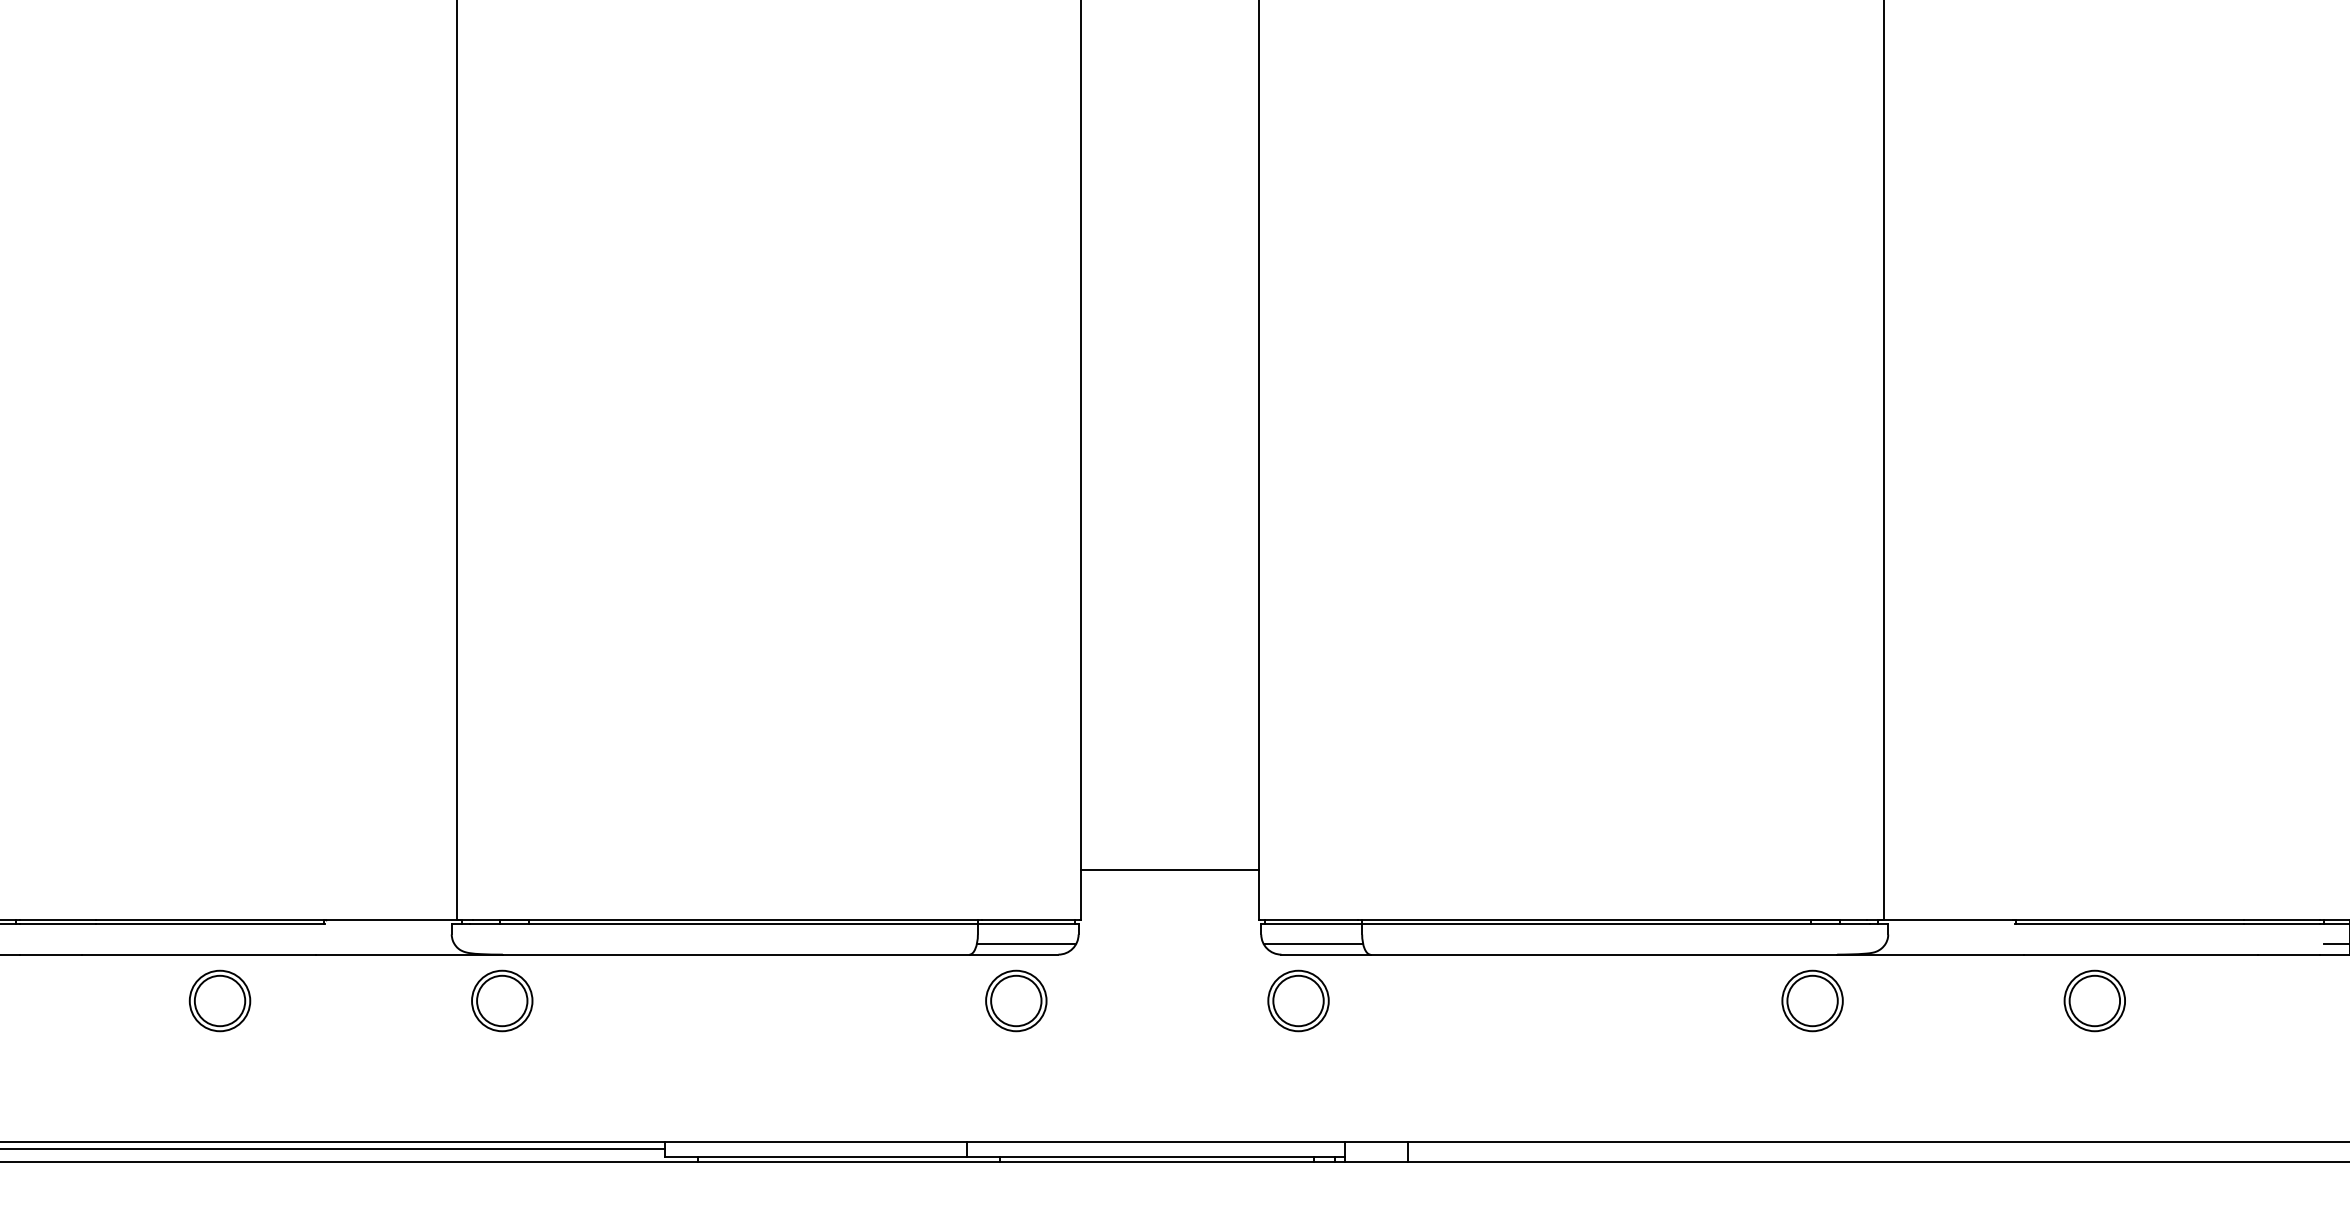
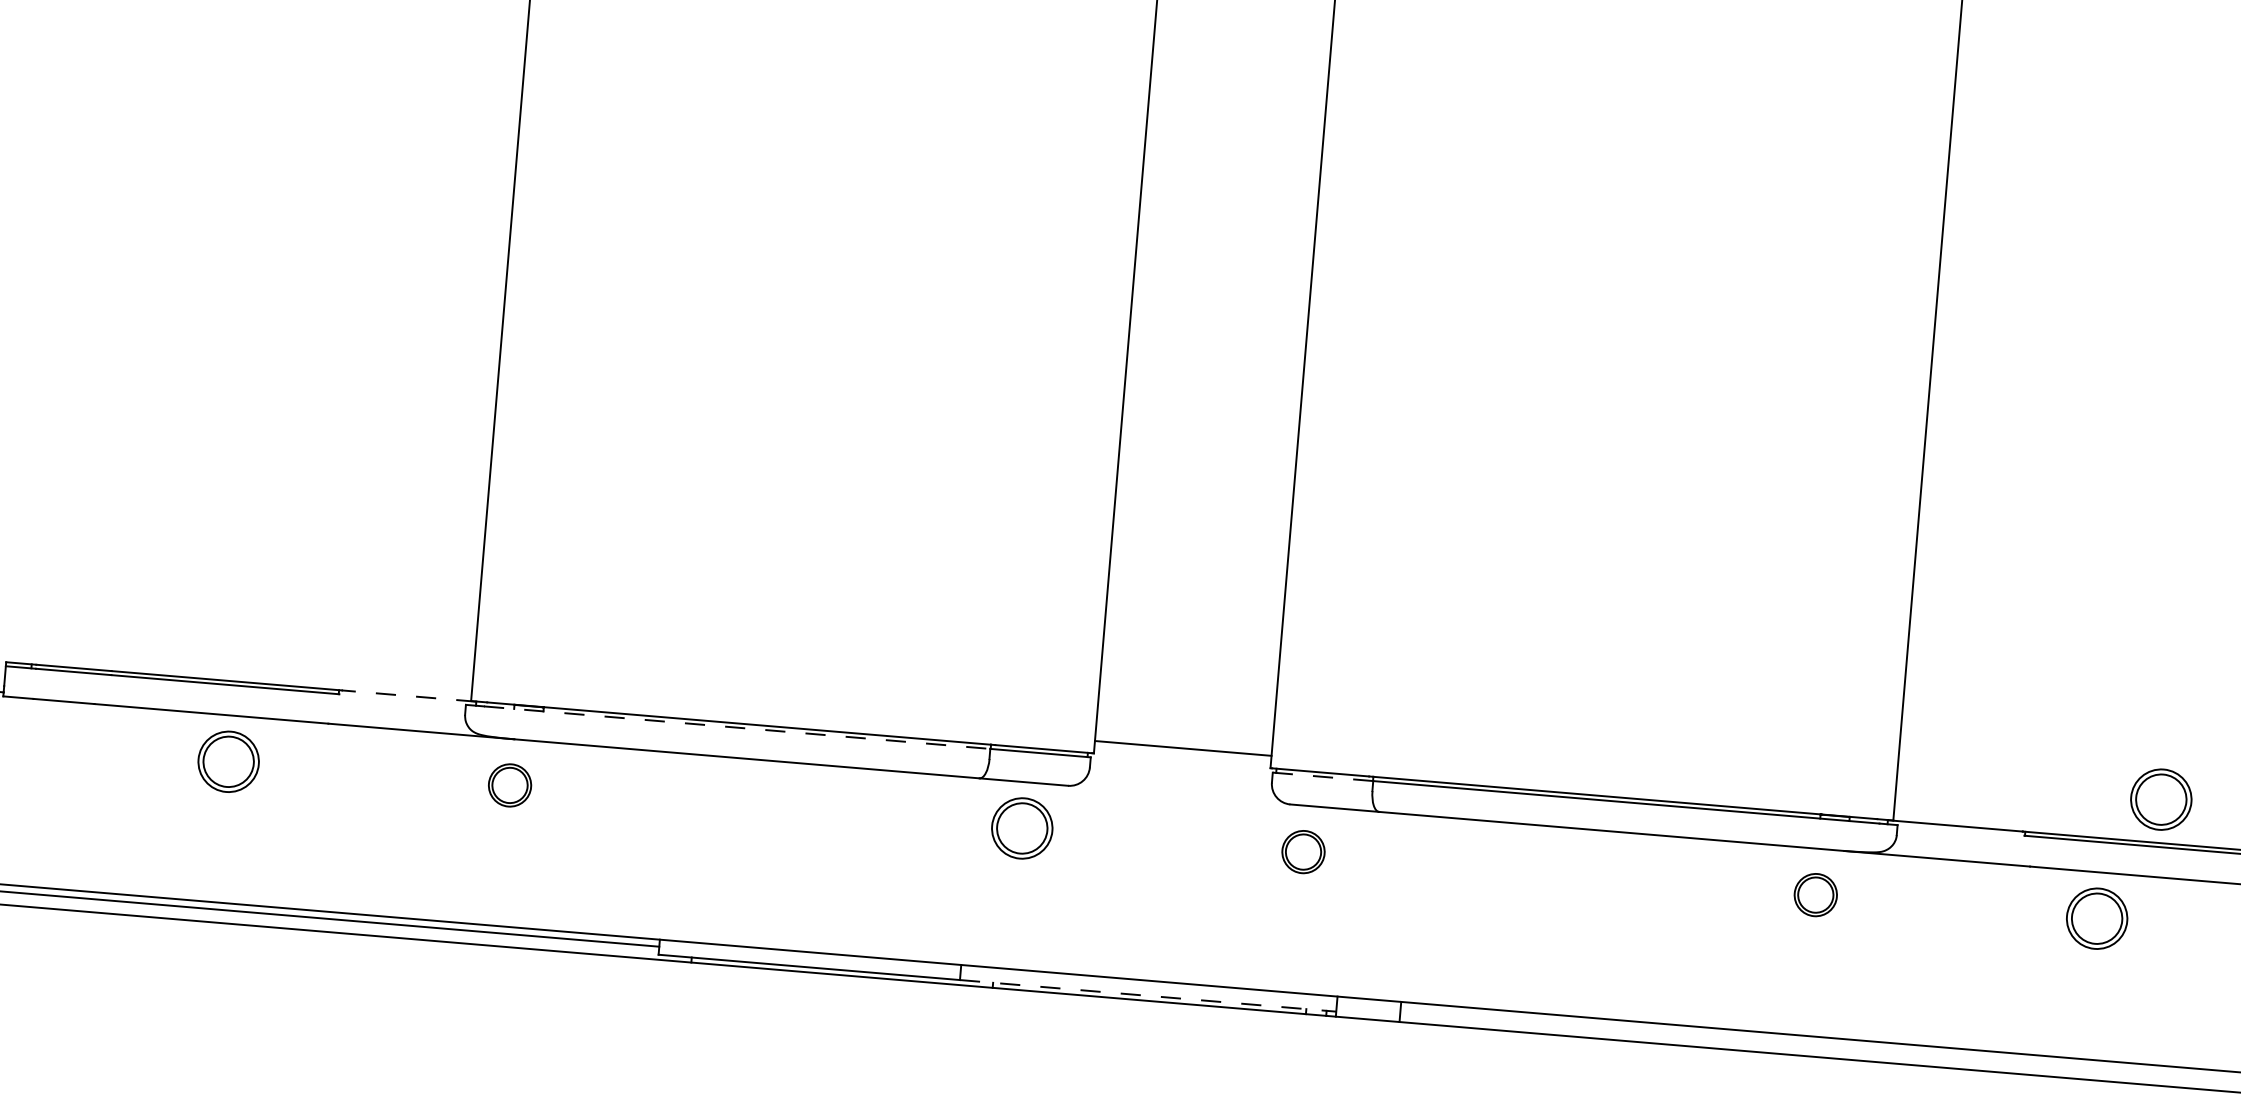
line: (1169, 869) -> (1182, 748), moved
part: (2148, 876) -> (2161, 799), added
line: (394, 920) -> (409, 696), solid -> dashed
line: (724, 924) -> (737, 727), solid -> dashed
line: (1311, 924) -> (1322, 776), solid -> dashed
line: (1026, 944) -> (1037, 773), removed
line: (1312, 944) -> (1322, 796), removed
part: (502, 1000) -> (510, 784), size x0.7
part: (1298, 1000) -> (1303, 851), size x0.7
part: (1812, 1000) -> (1815, 894), size x0.7
line: (1155, 1157) -> (1147, 996), solid -> dashed

